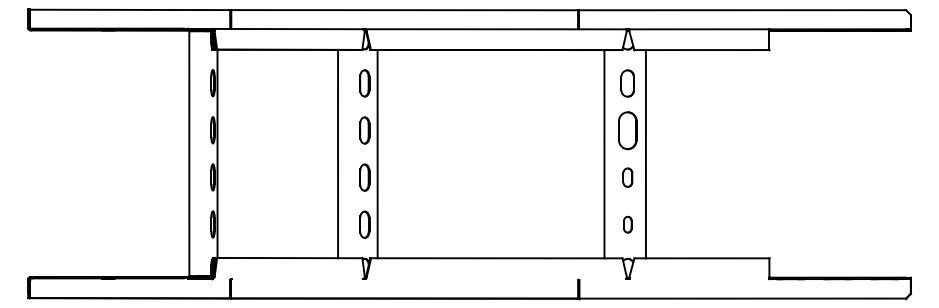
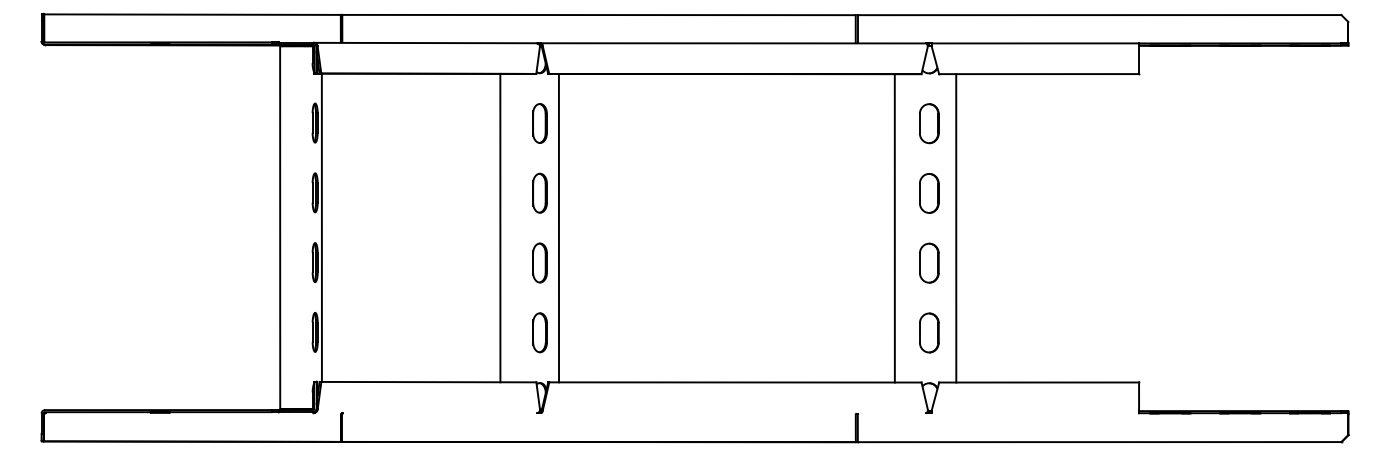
part: (627, 130) -> (928, 193), size x0.71
part: (627, 177) -> (928, 262), size x1.43
part: (627, 224) -> (928, 332), size x1.67

